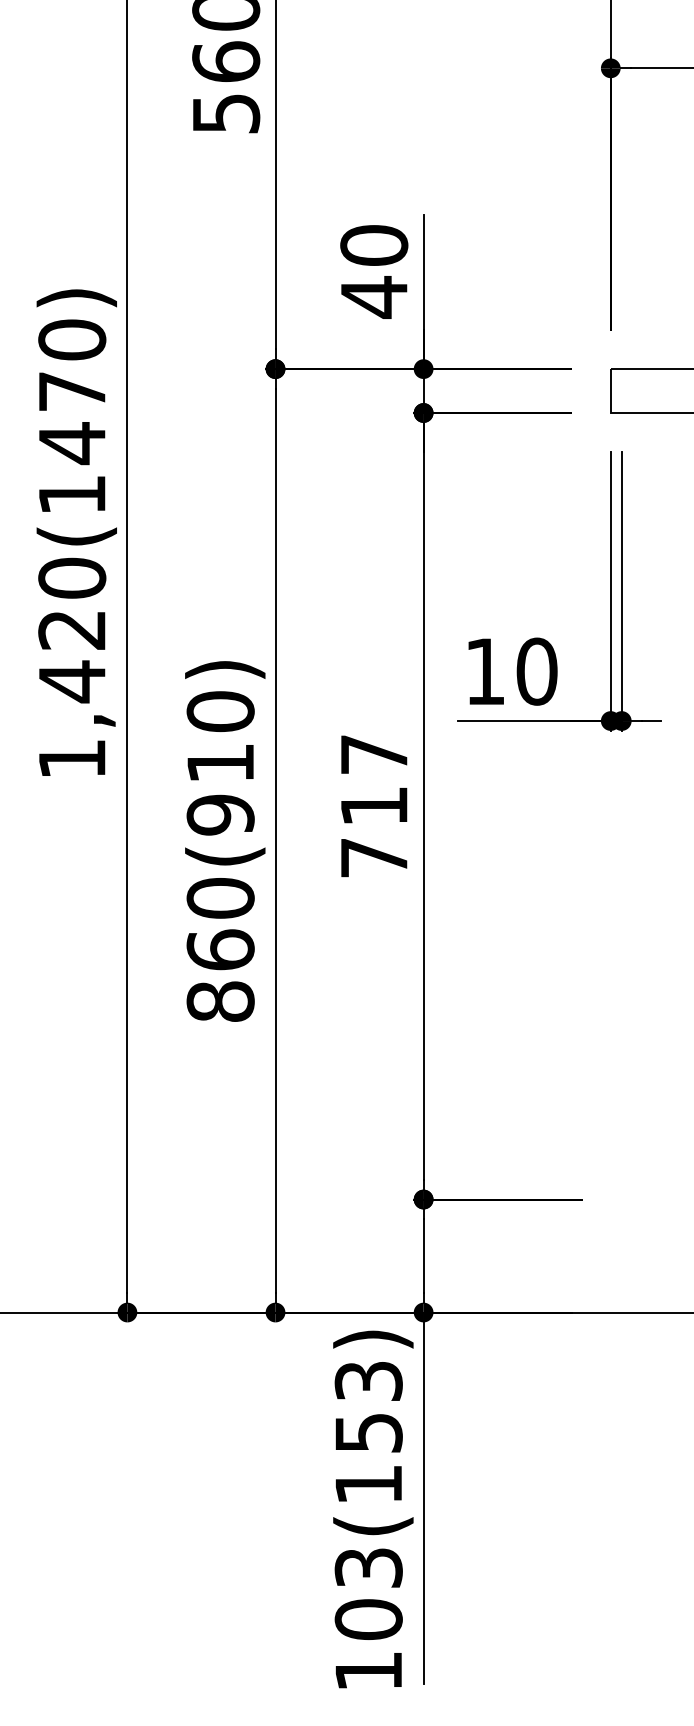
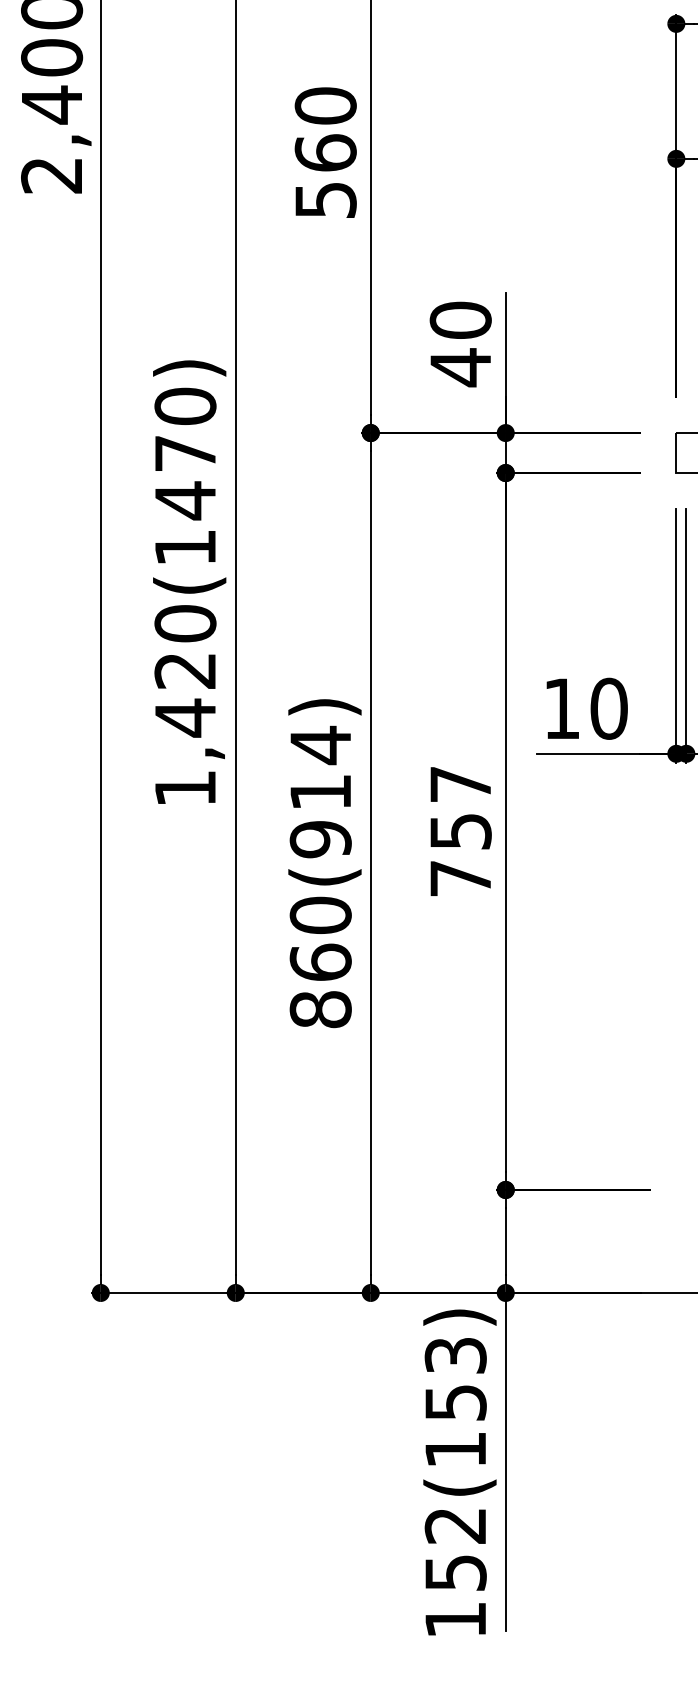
text: (220, 711) -> (320, 745), 860(910) -> 860(914)
text: (373, 806) -> (460, 831), 717 -> 757
text: (368, 1593) -> (455, 1549), 103(153) -> 152(153)

